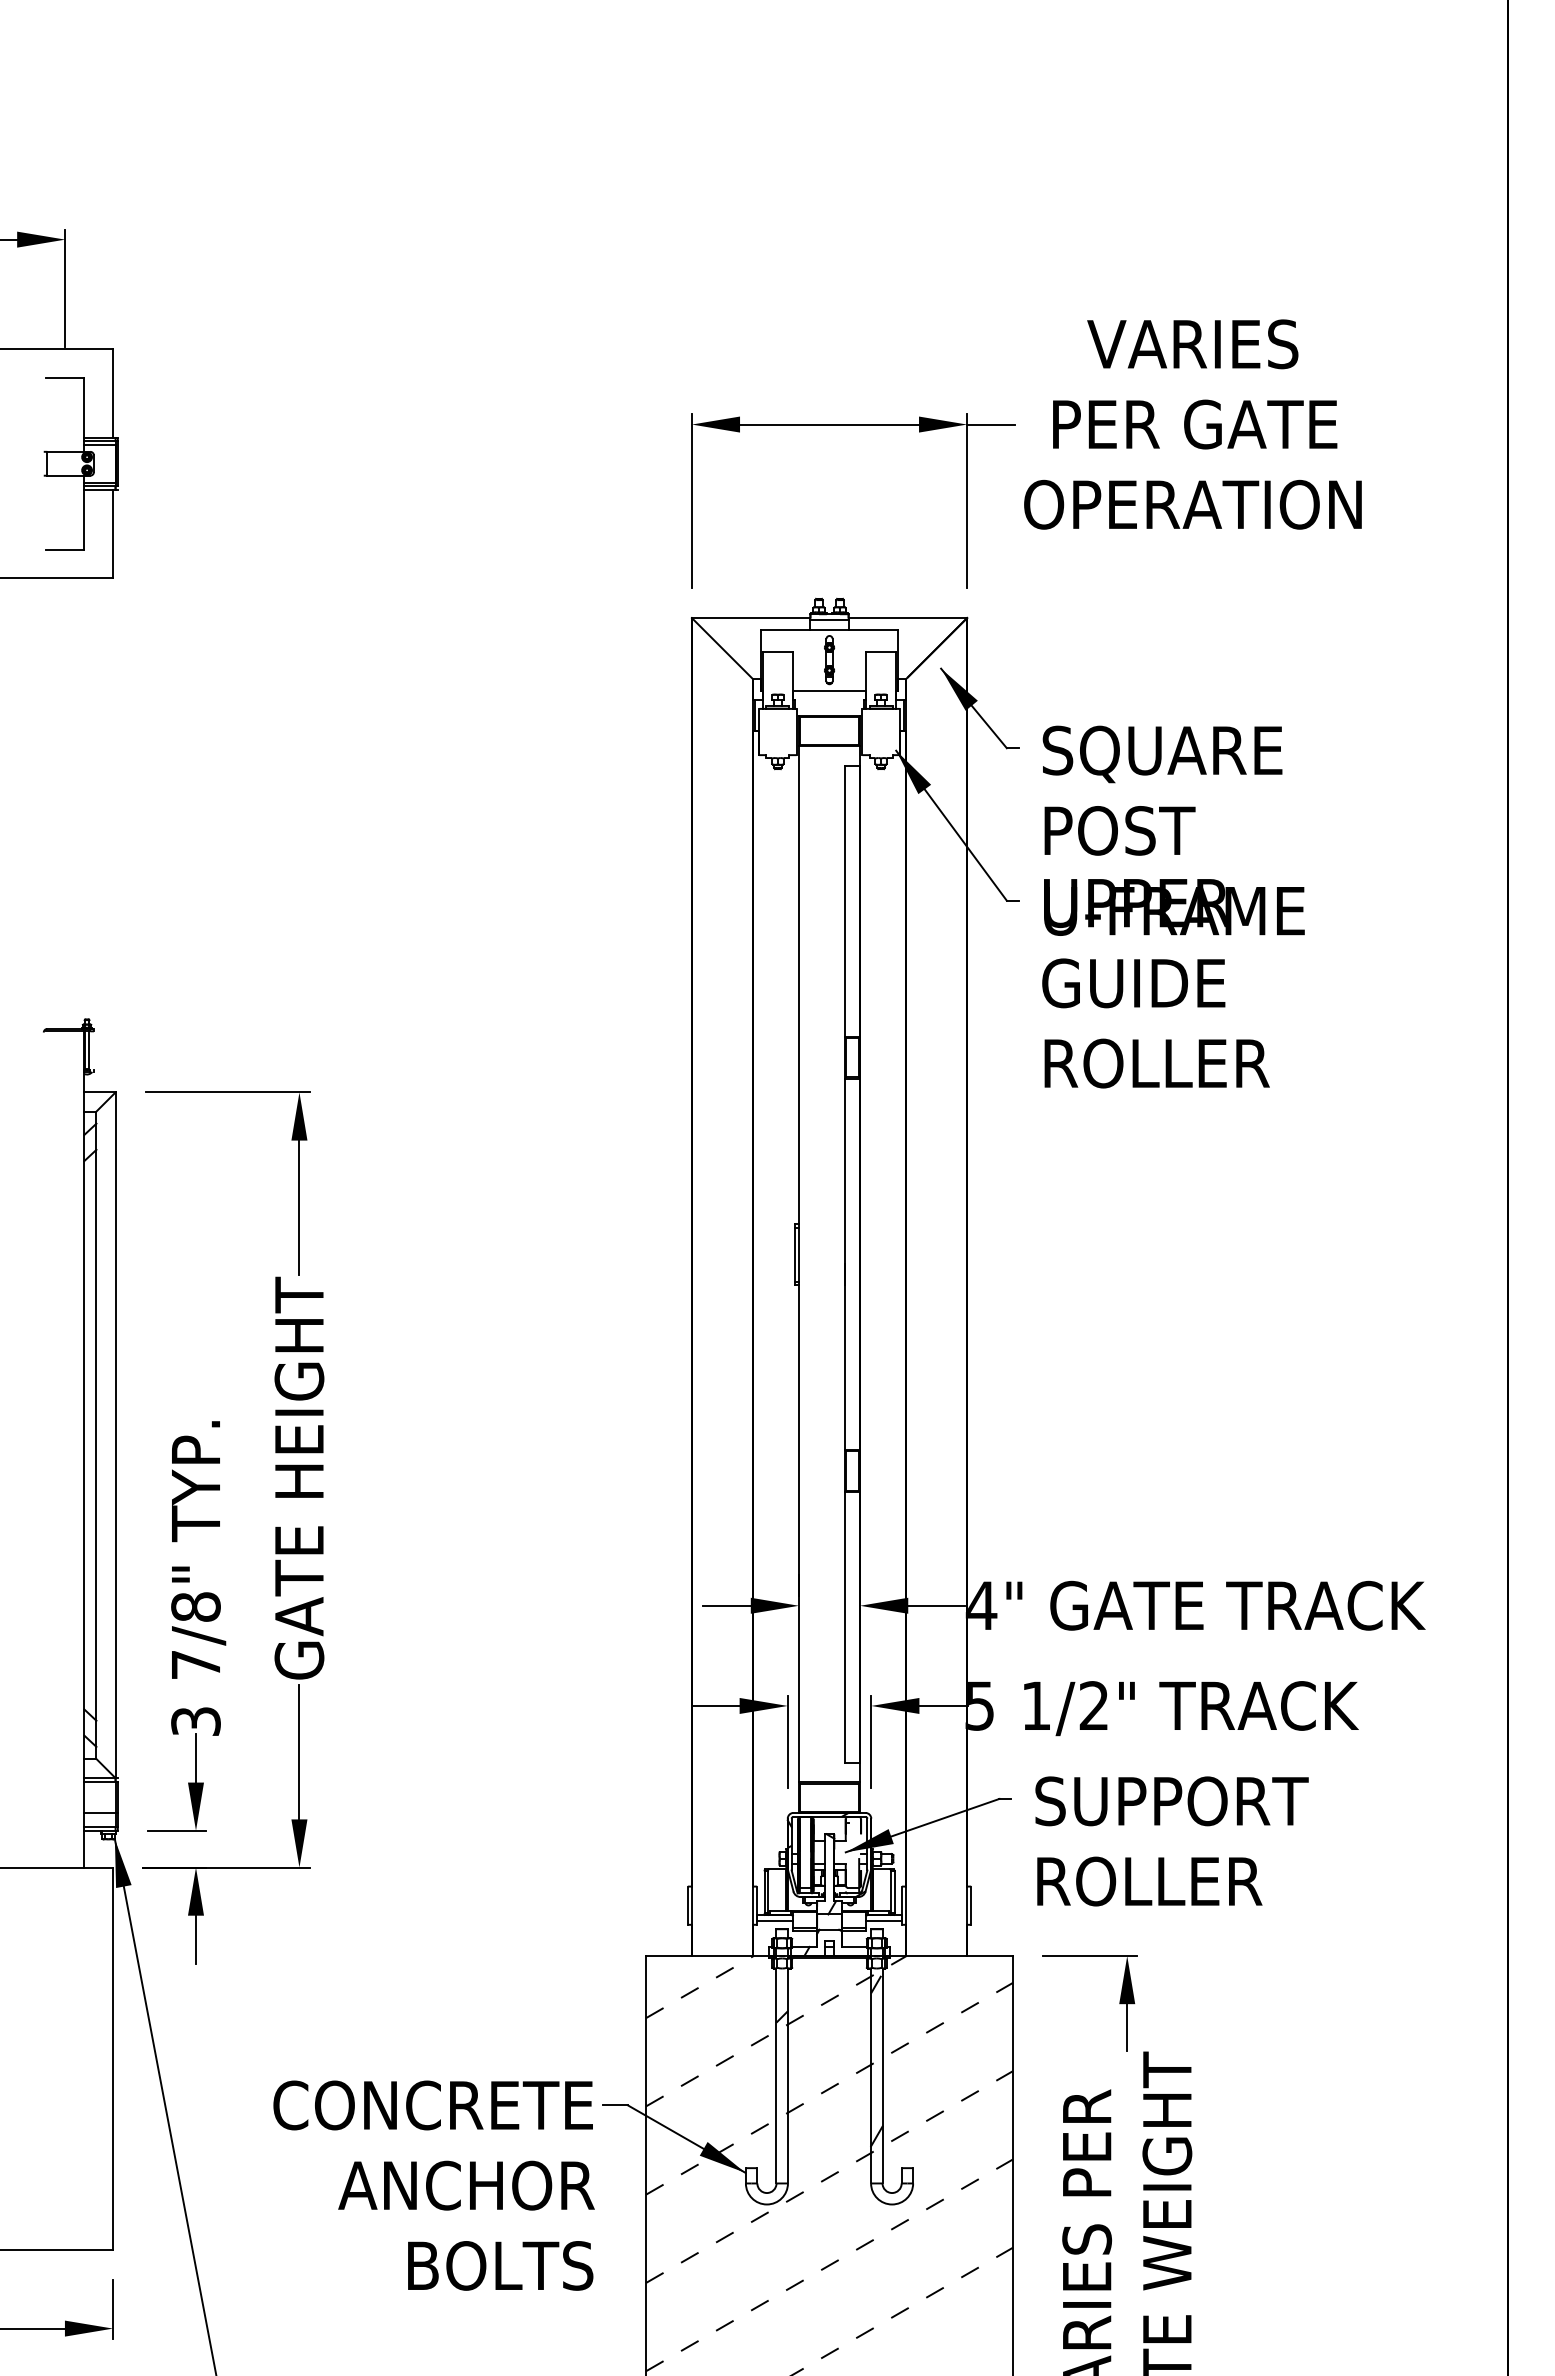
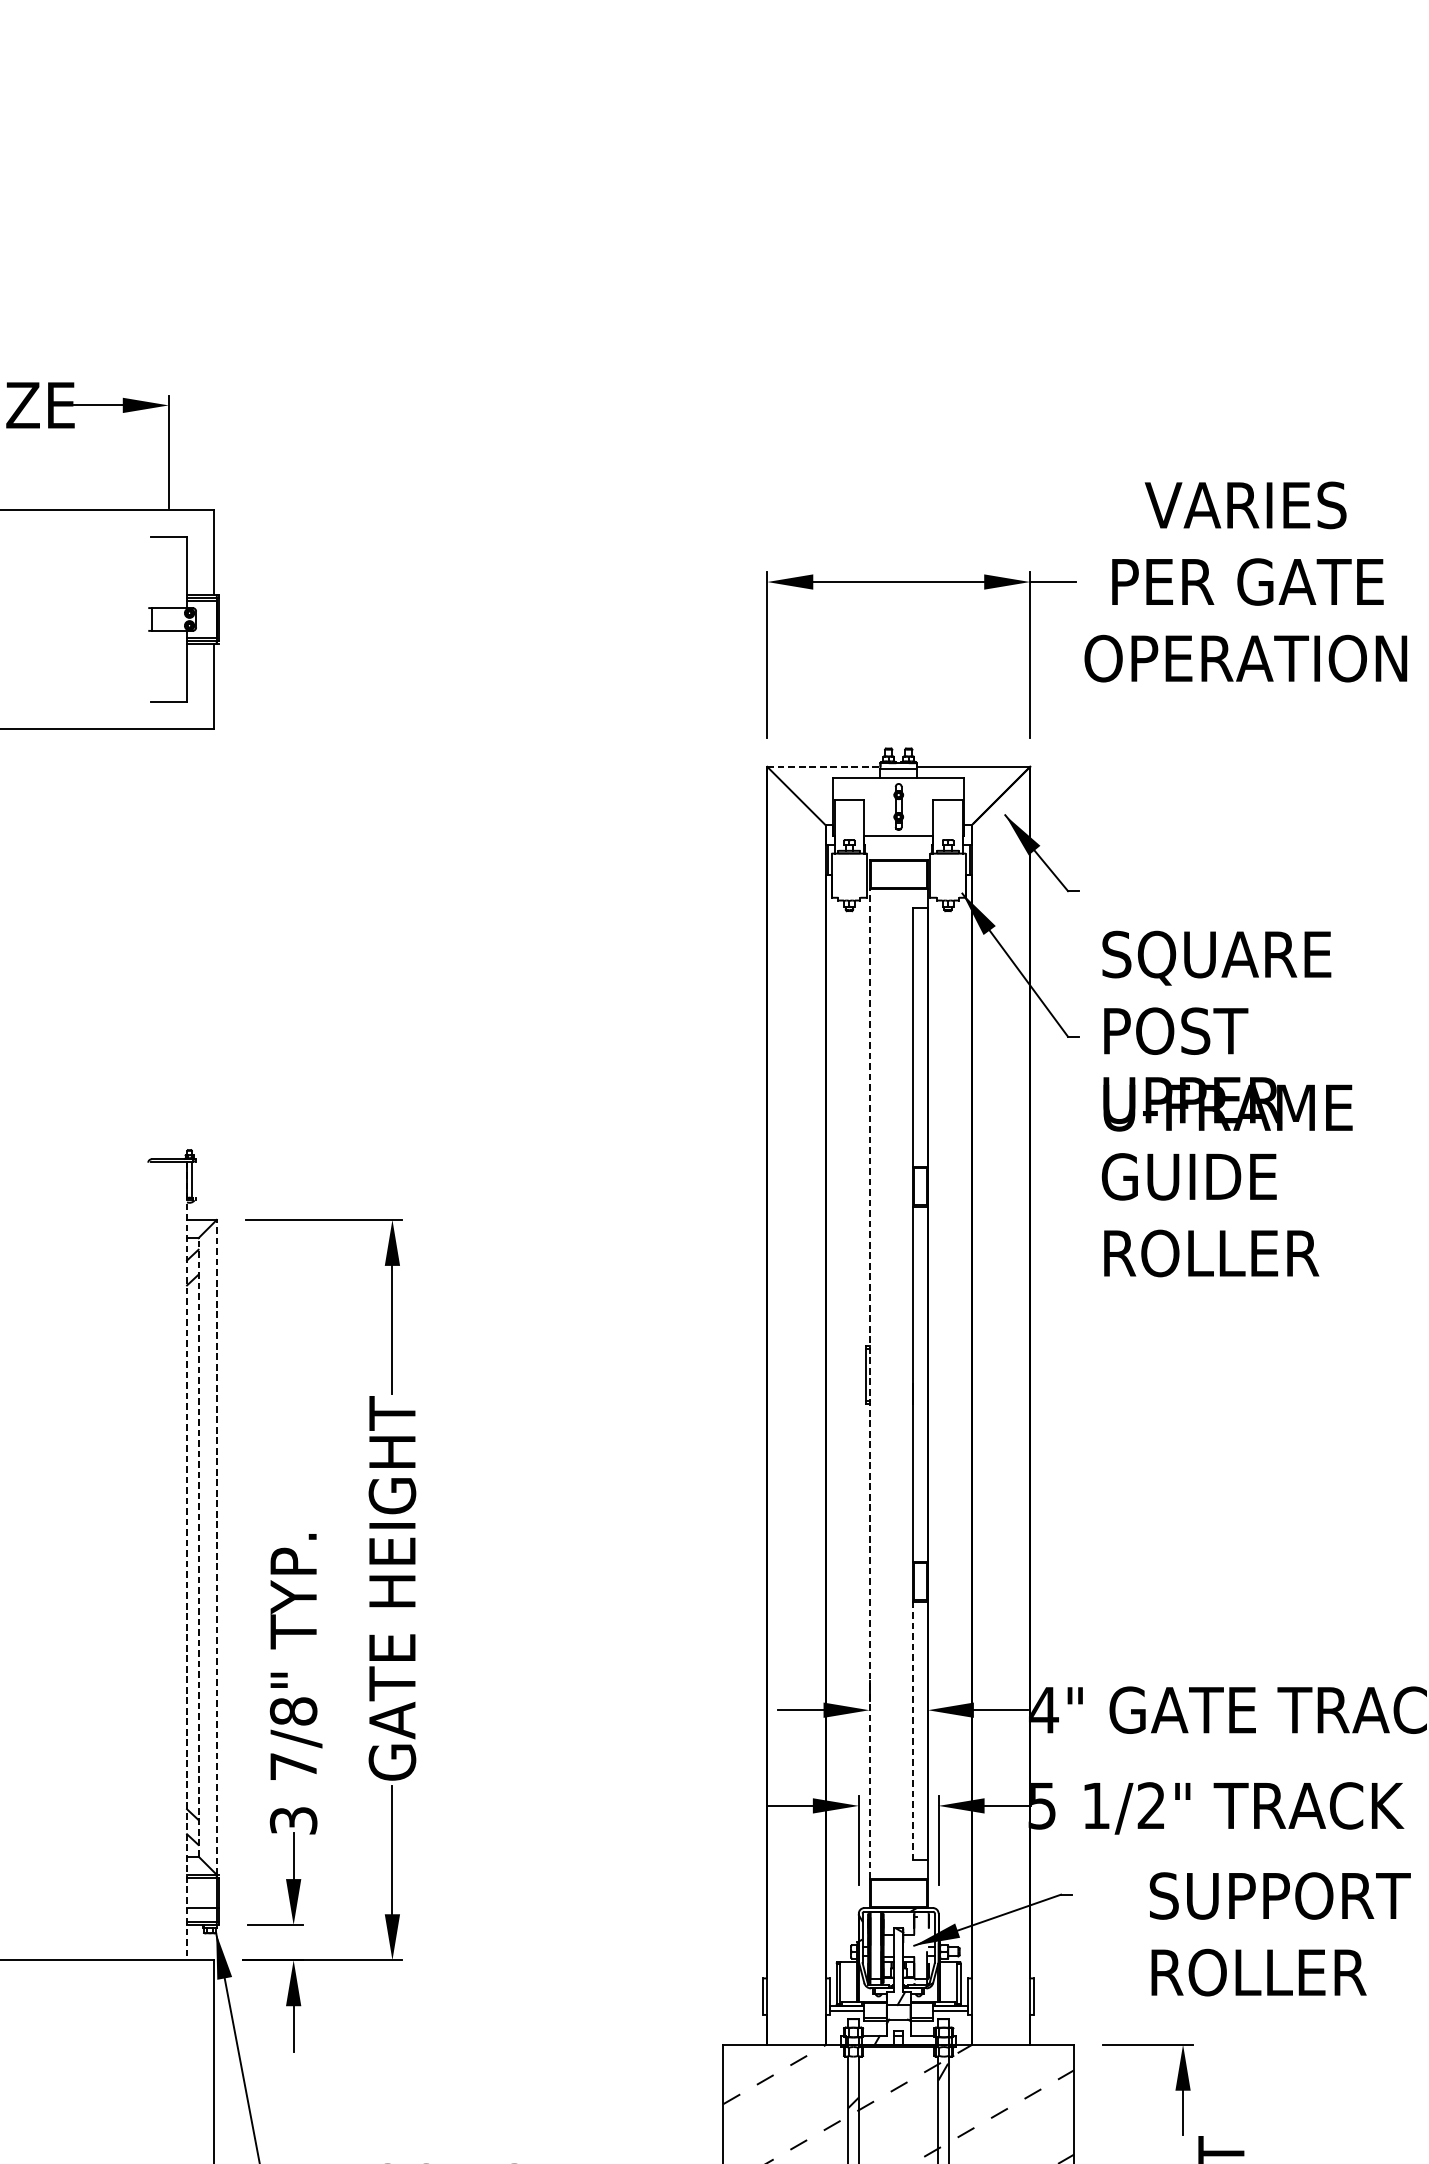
line: (751, 618) -> (824, 767), solid -> dashed
text: (1173, 906) -> (1227, 1103), moved
line: (798, 1264) -> (869, 1384), solid -> dashed
line: (96, 1435) -> (198, 1547), solid -> dashed
line: (115, 1435) -> (216, 1547), solid -> dashed
line: (84, 1449) -> (187, 1560), solid -> dashed
line: (844, 1628) -> (913, 1731), solid -> dashed
text: (1171, 1841) -> (1279, 1934), moved

